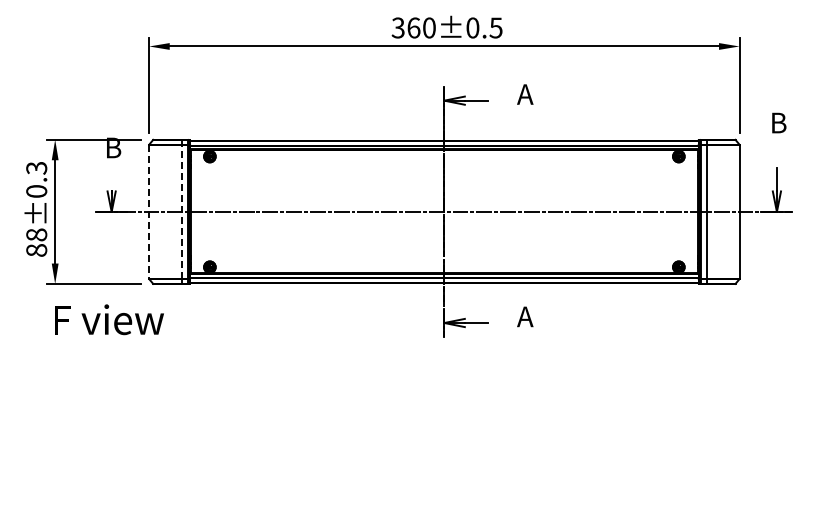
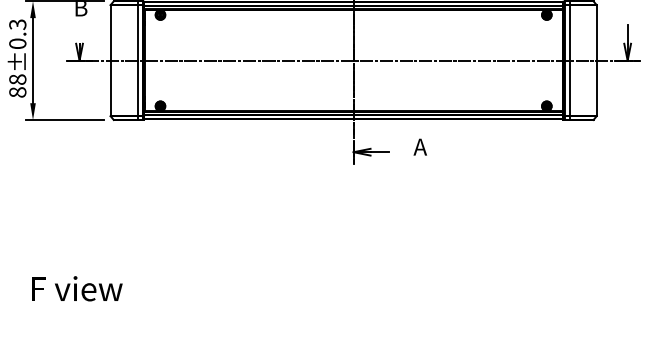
line: (182, 211) -> (137, 60), dashed -> solid
line: (149, 212) -> (110, 61), dashed -> solid
text: (109, 319) -> (77, 288), moved

